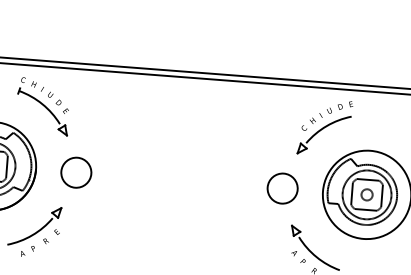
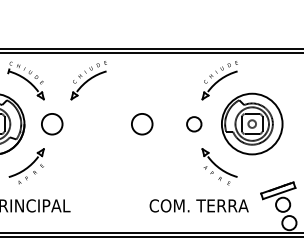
part: (133, 113) -> (88, 80), added
circle: (207, 183) -> (142, 124), added
circle: (283, 189) -> (194, 124), size x0.7

